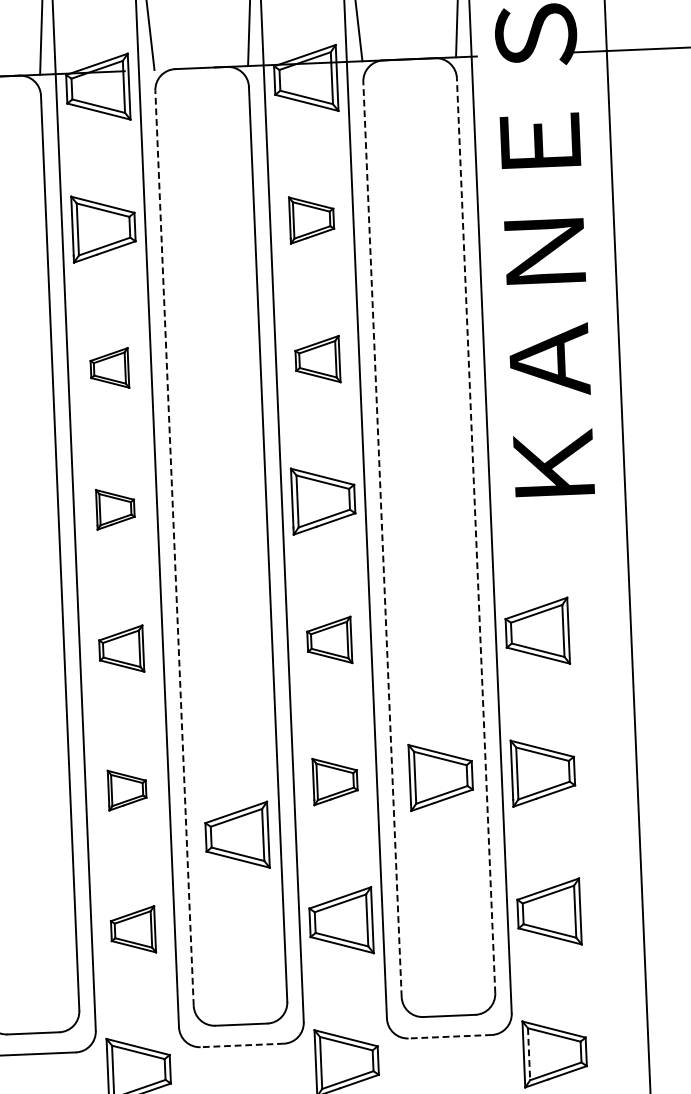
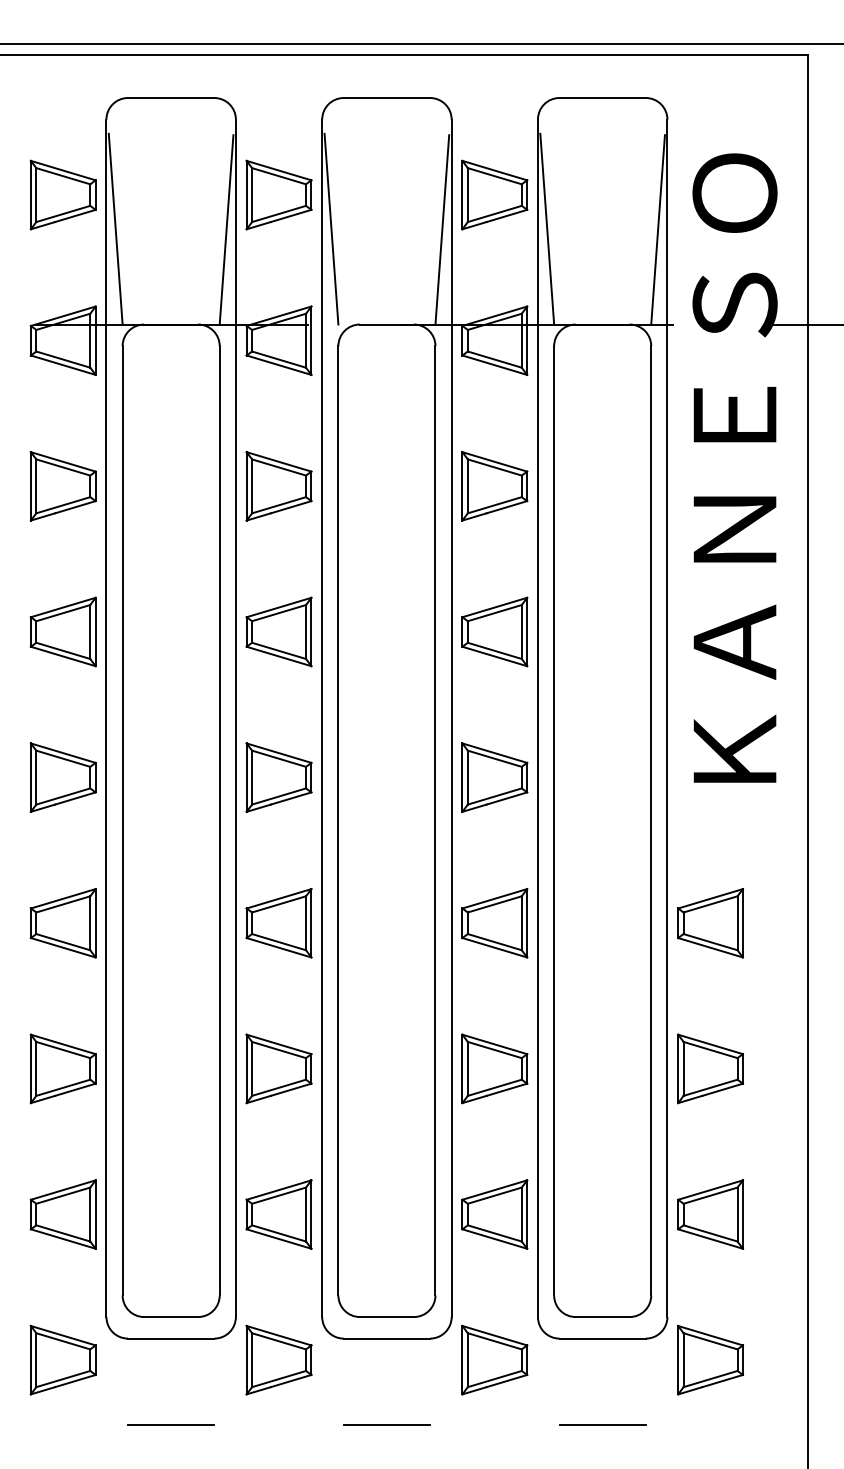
part: (311, 219) -> (494, 486), size x1.43
part: (317, 359) -> (494, 631), size x1.43
part: (109, 368) -> (278, 631), size x1.67
part: (115, 508) -> (278, 777), size x1.67
line: (476, 535) -> (651, 820), dashed -> solid
line: (382, 539) -> (554, 820), dashed -> solid
line: (174, 548) -> (338, 820), dashed -> solid
part: (329, 640) -> (494, 923), size x1.43
part: (120, 649) -> (278, 923), size x1.43
part: (441, 776) -> (604, 1068), removed
part: (335, 780) -> (494, 1068), size x1.43
part: (126, 789) -> (278, 1068), size x1.67
part: (236, 836) -> (390, 1121), removed
part: (132, 930) -> (278, 1214), size x1.43
line: (450, 1036) -> (602, 1338), dashed -> solid
line: (241, 1045) -> (386, 1338), dashed -> solid
line: (528, 1054) -> (683, 1360), dashed -> solid

